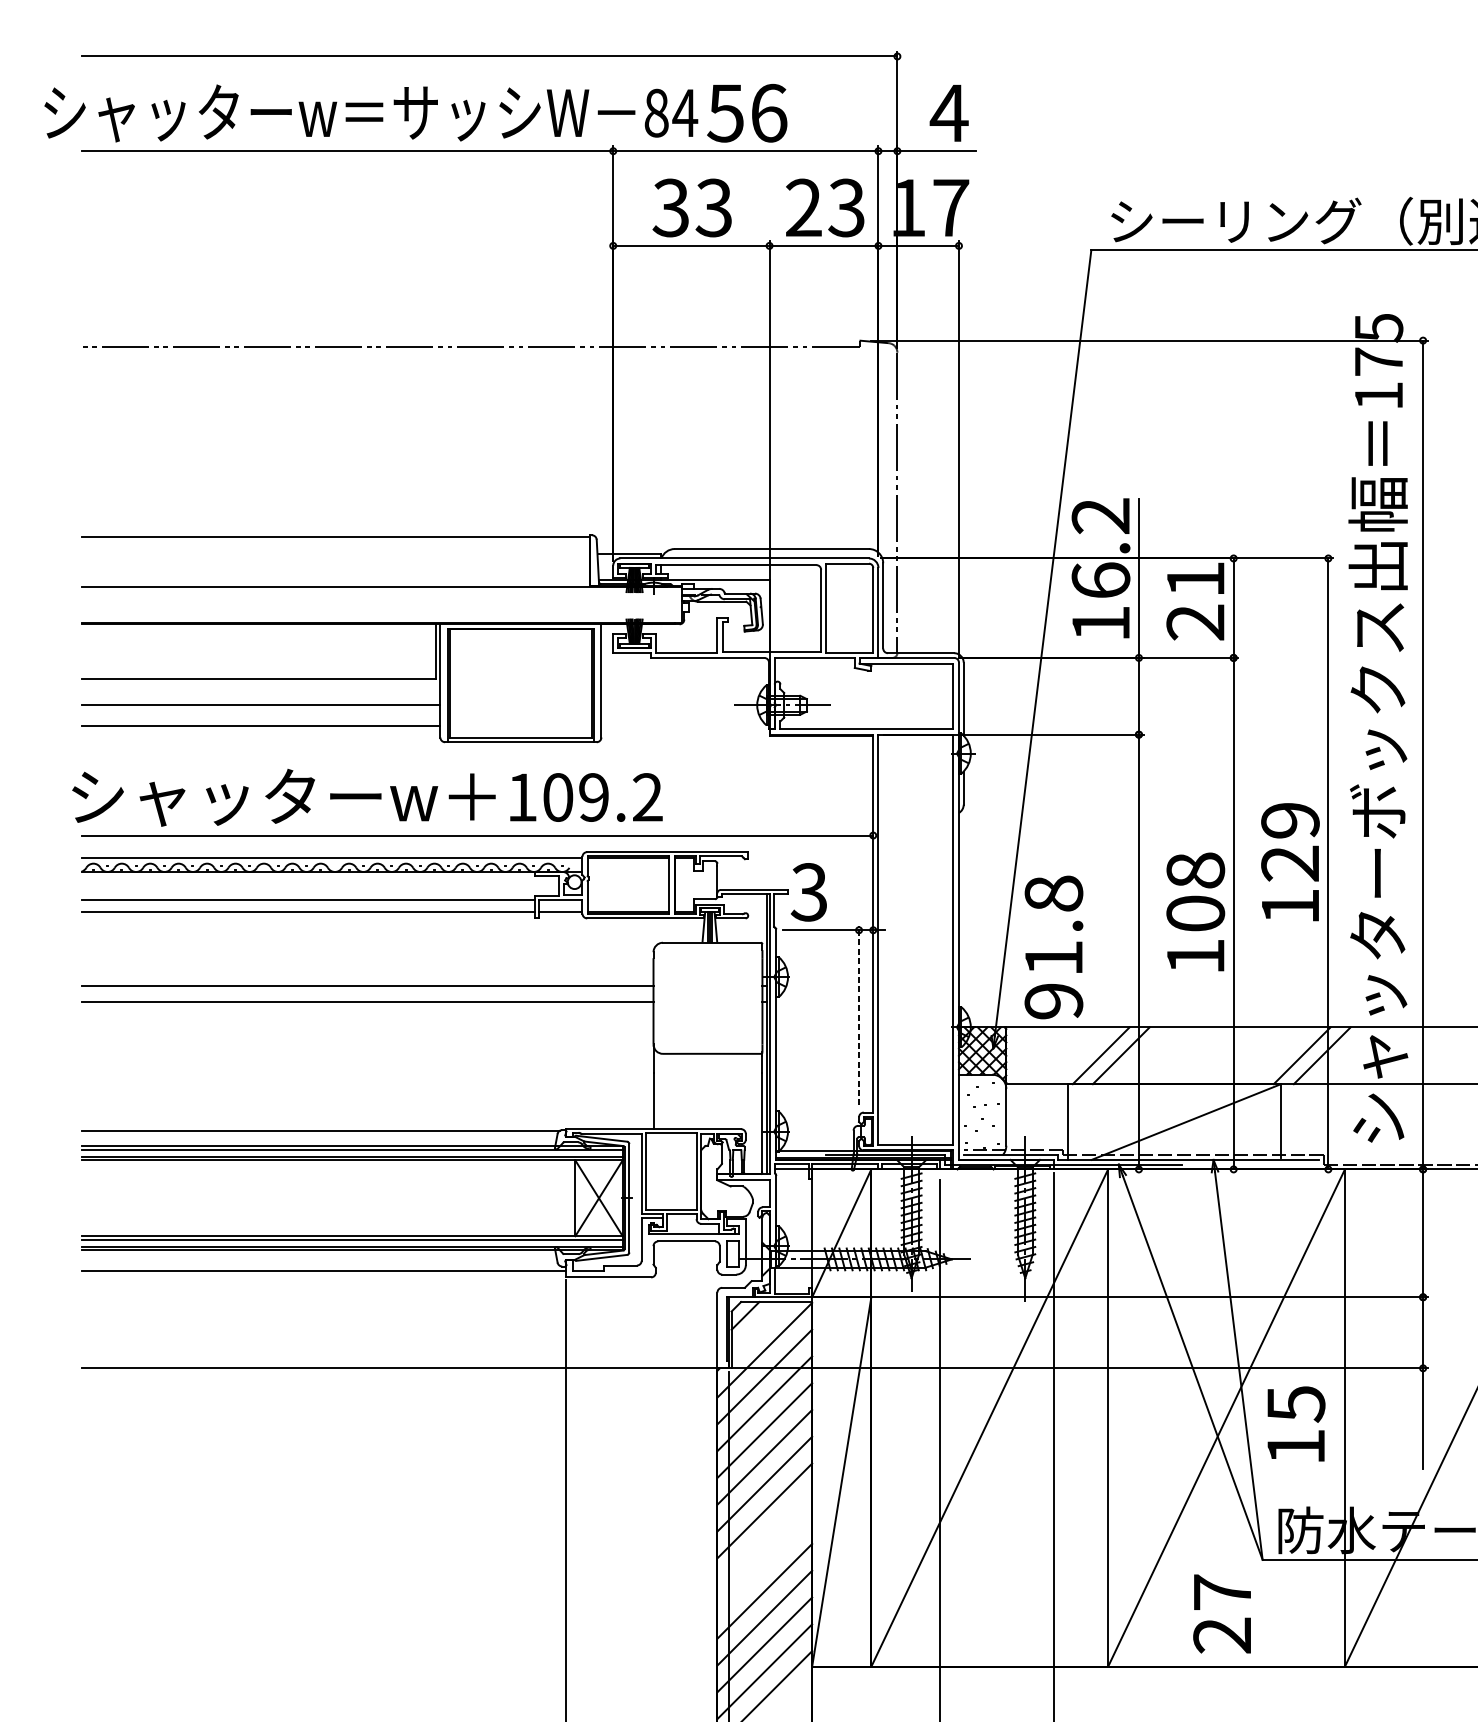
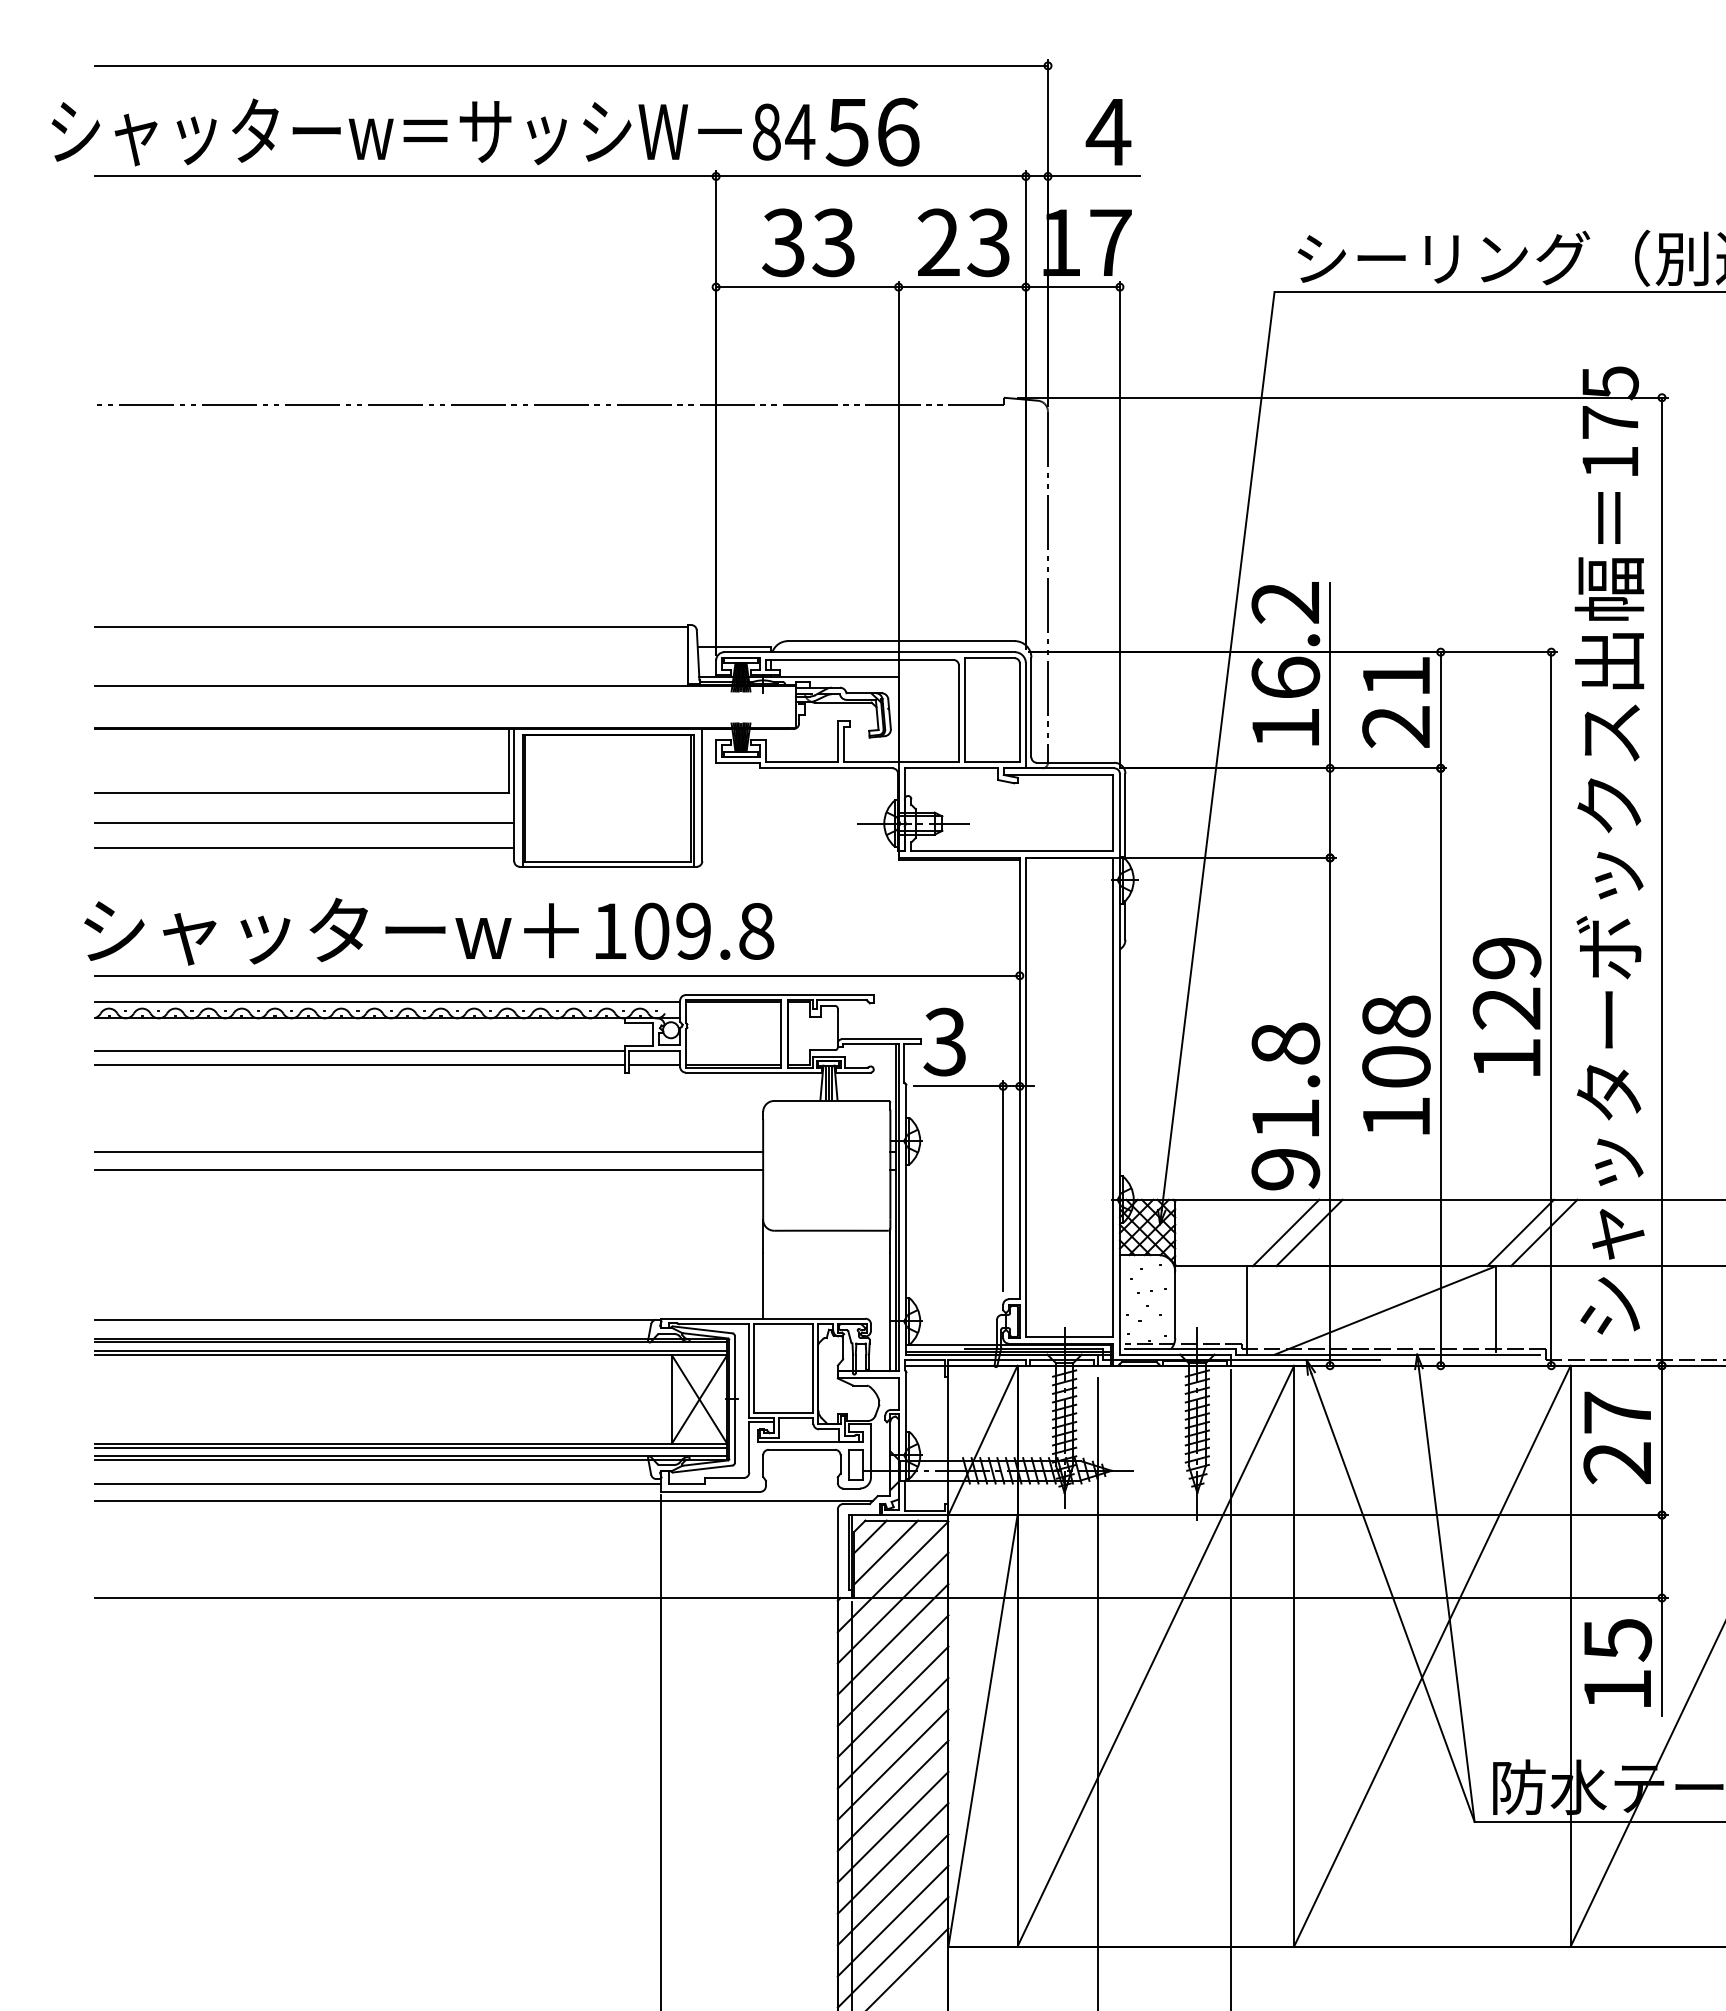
text: (647, 796) -> (756, 930), 109.2 -> 109.8
text: (1053, 947) -> (1285, 1106), moved
line: (859, 1015) -> (1003, 1185), dashed -> solid
line: (414, 1285) -> (483, 1501), added
line: (759, 1329) -> (886, 1552), added
text: (1295, 1423) -> (1617, 1662), moved
line: (764, 1537) -> (892, 1795), added
line: (764, 1563) -> (892, 1826), added
text: (1221, 1613) -> (1616, 1437), moved

